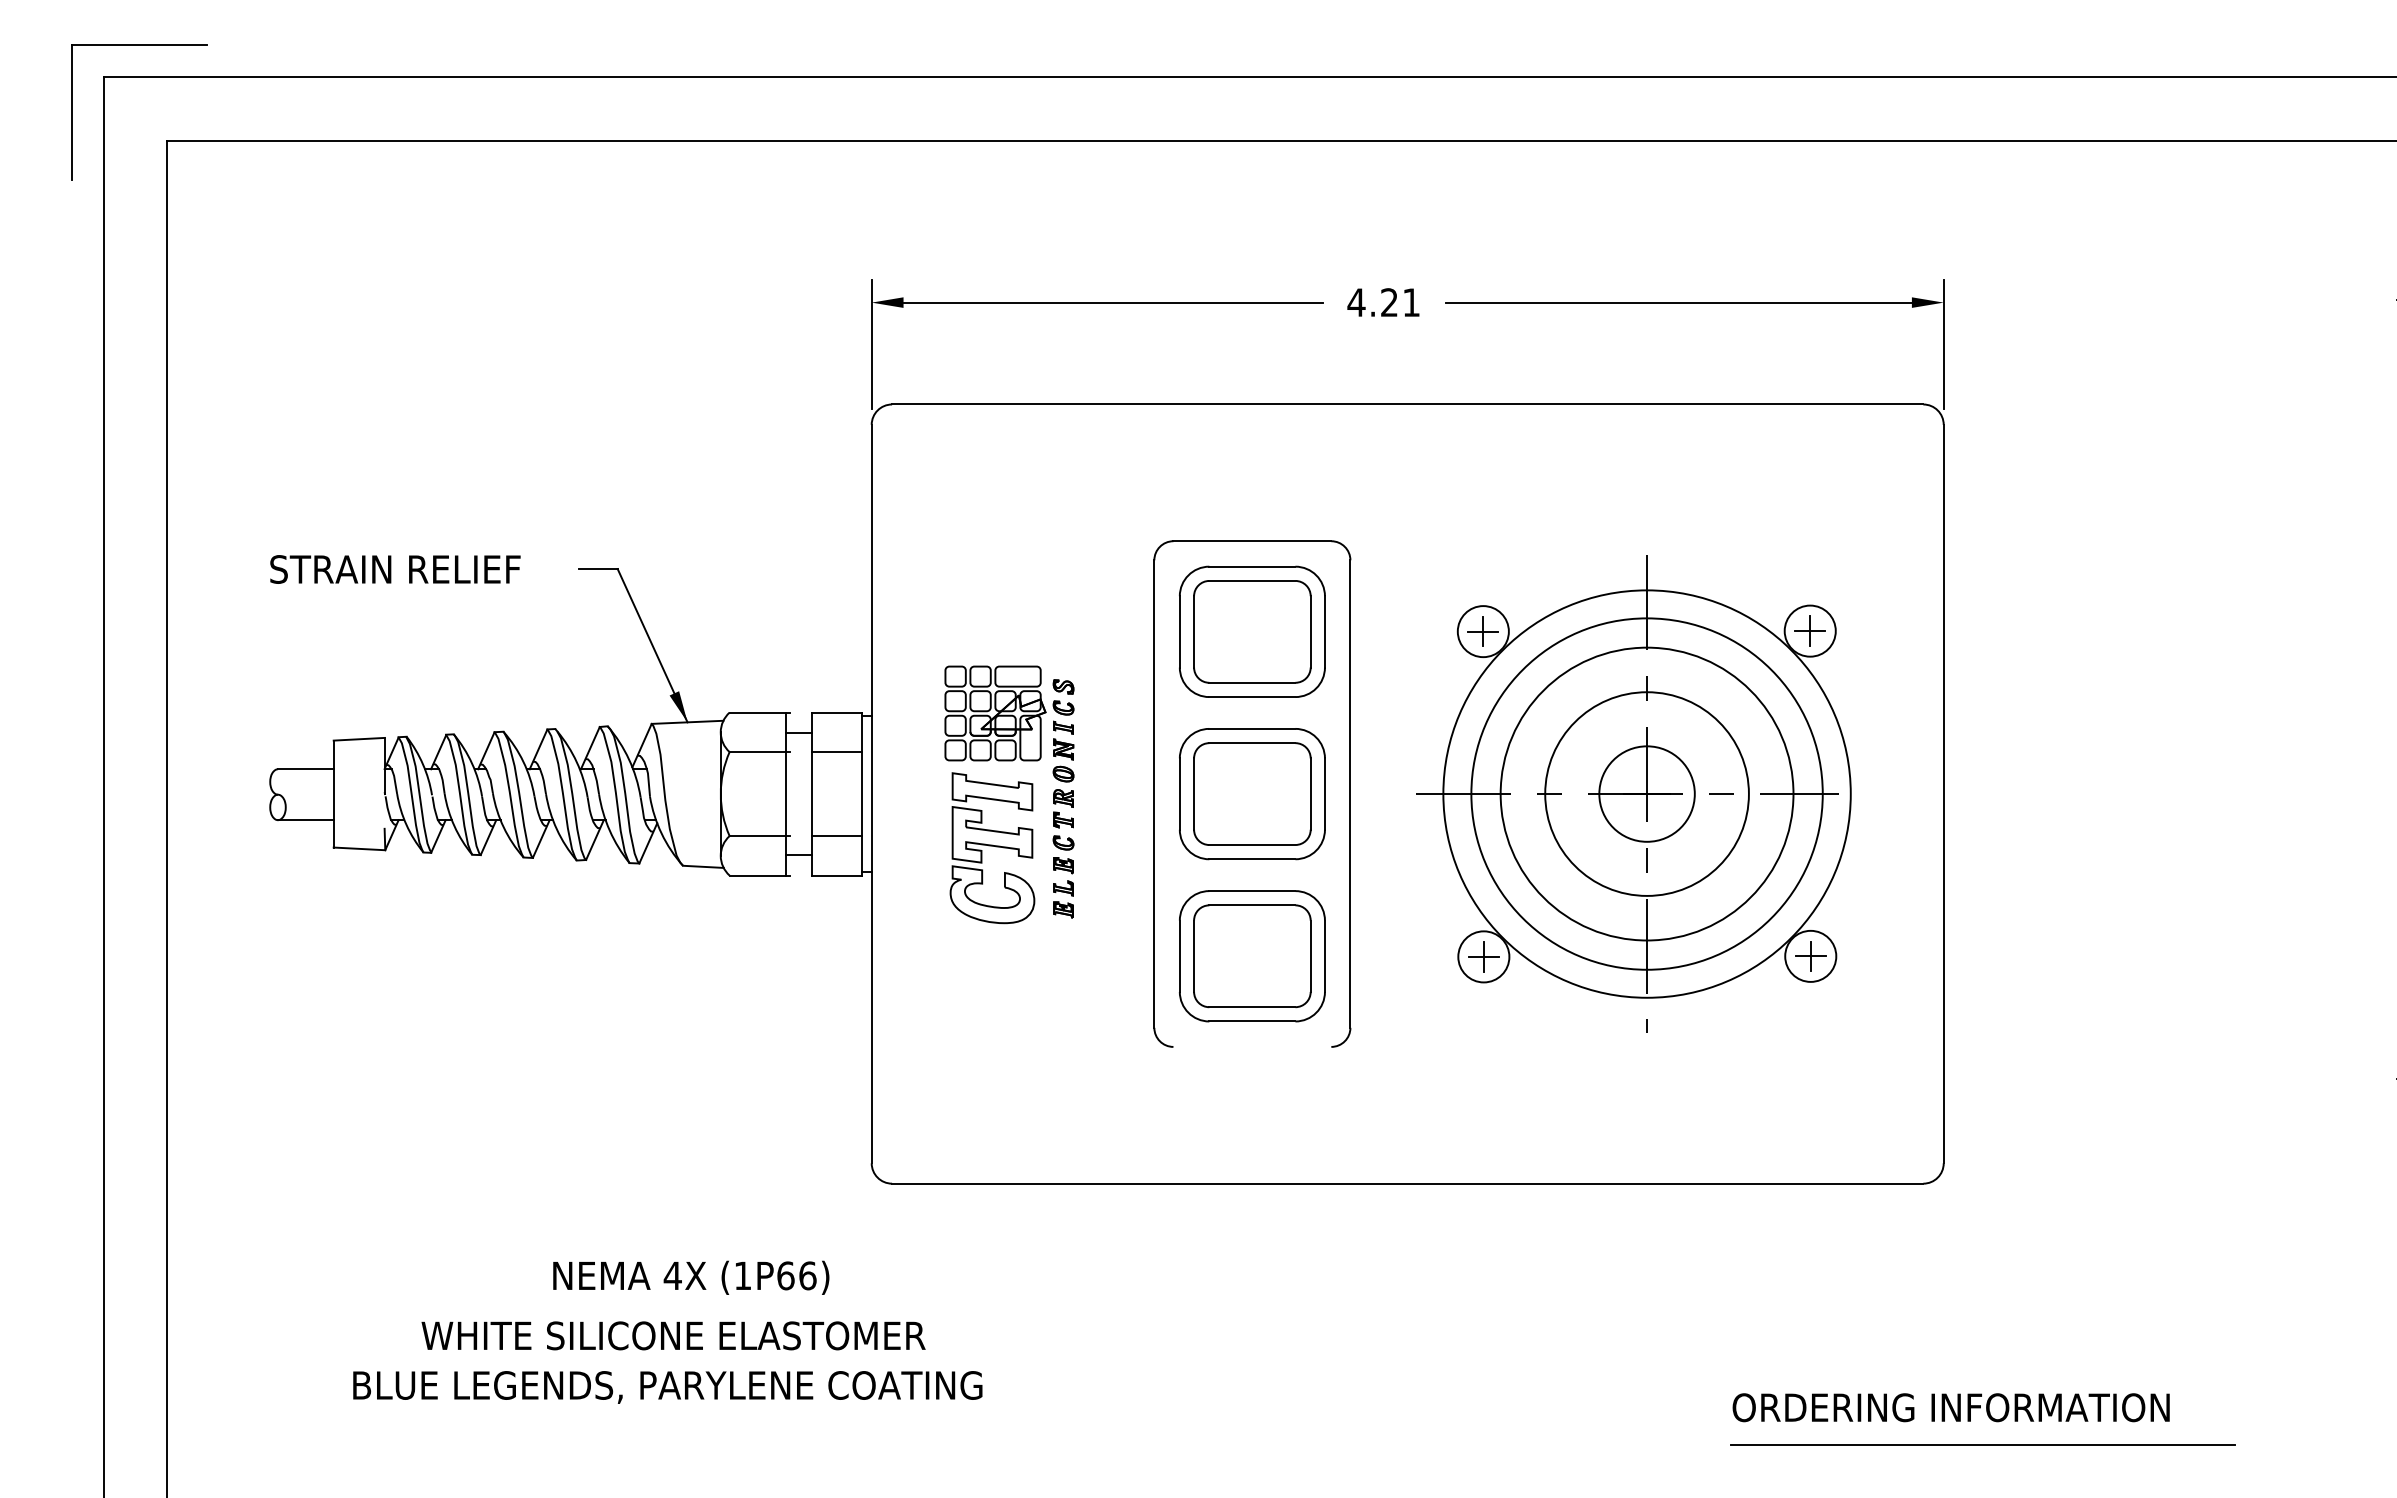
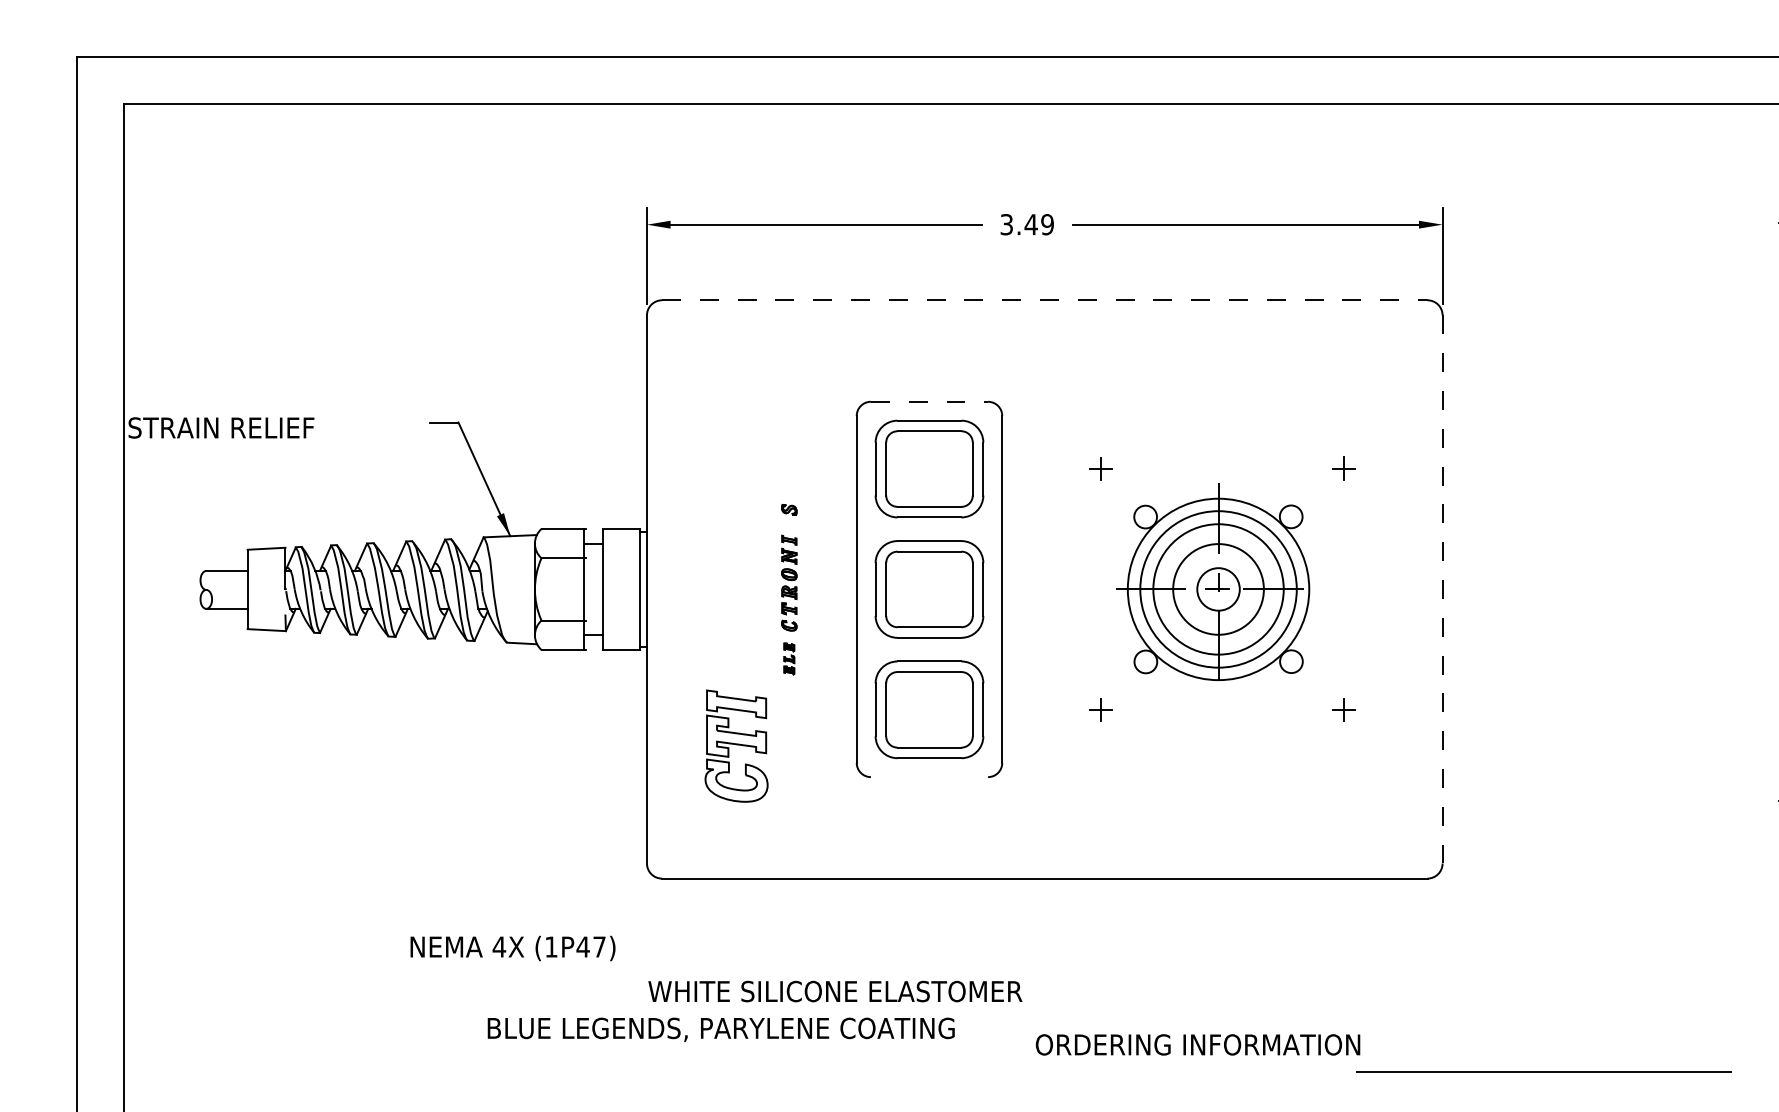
part: (139, 45) -> (103, 33), removed
text: (1383, 302) -> (1026, 224), 4.21 -> 3.49
line: (1407, 404) -> (1044, 300), solid -> dashed
line: (1252, 541) -> (929, 401), solid -> dashed
text: (395, 569) -> (221, 427), moved
part: (1009, 713) -> (749, 529), removed
line: (836, 752) -> (620, 558), removed
part: (1633, 793) -> (1212, 589), size x0.6
line: (1943, 793) -> (1442, 589), solid -> dashed
line: (836, 836) -> (620, 620), removed
part: (992, 848) -> (736, 746), moved
part: (1063, 887) -> (789, 658), size x0.7
text: (796, 1275) -> (591, 946), (1P66) -> (1P47)
text: (673, 1335) -> (835, 991), moved
text: (667, 1387) -> (721, 1029), moved
text: (1950, 1407) -> (1197, 1044), moved
line: (1982, 1444) -> (1544, 1072), moved

